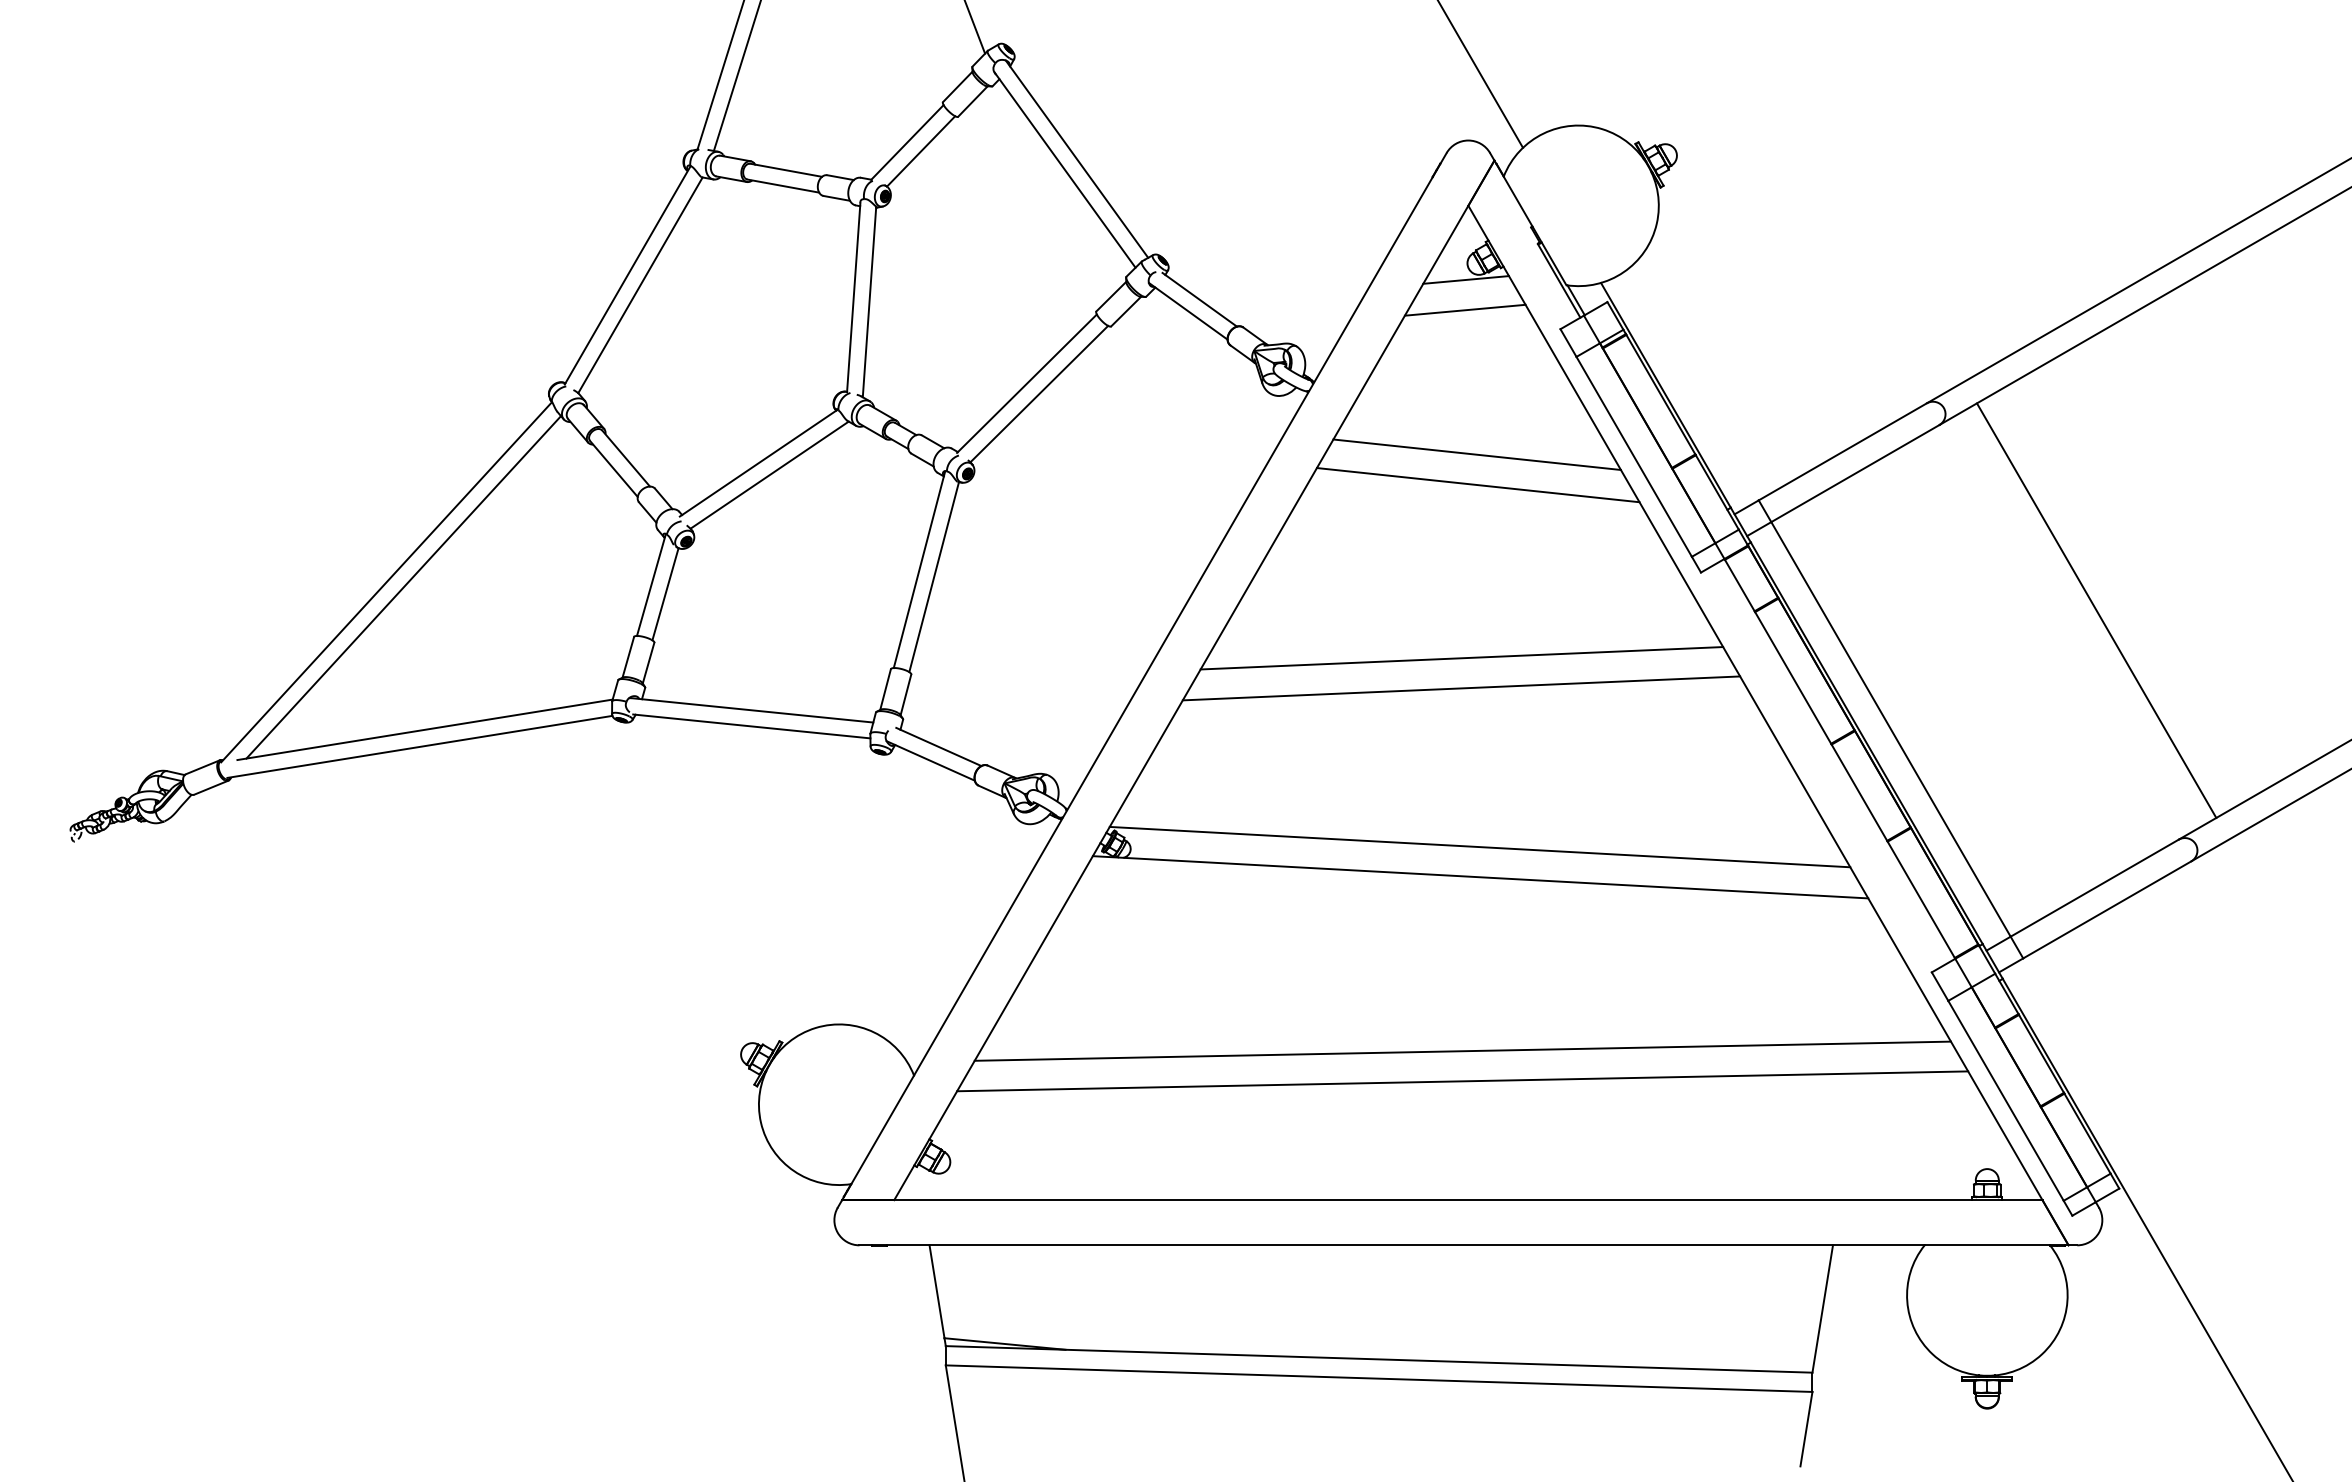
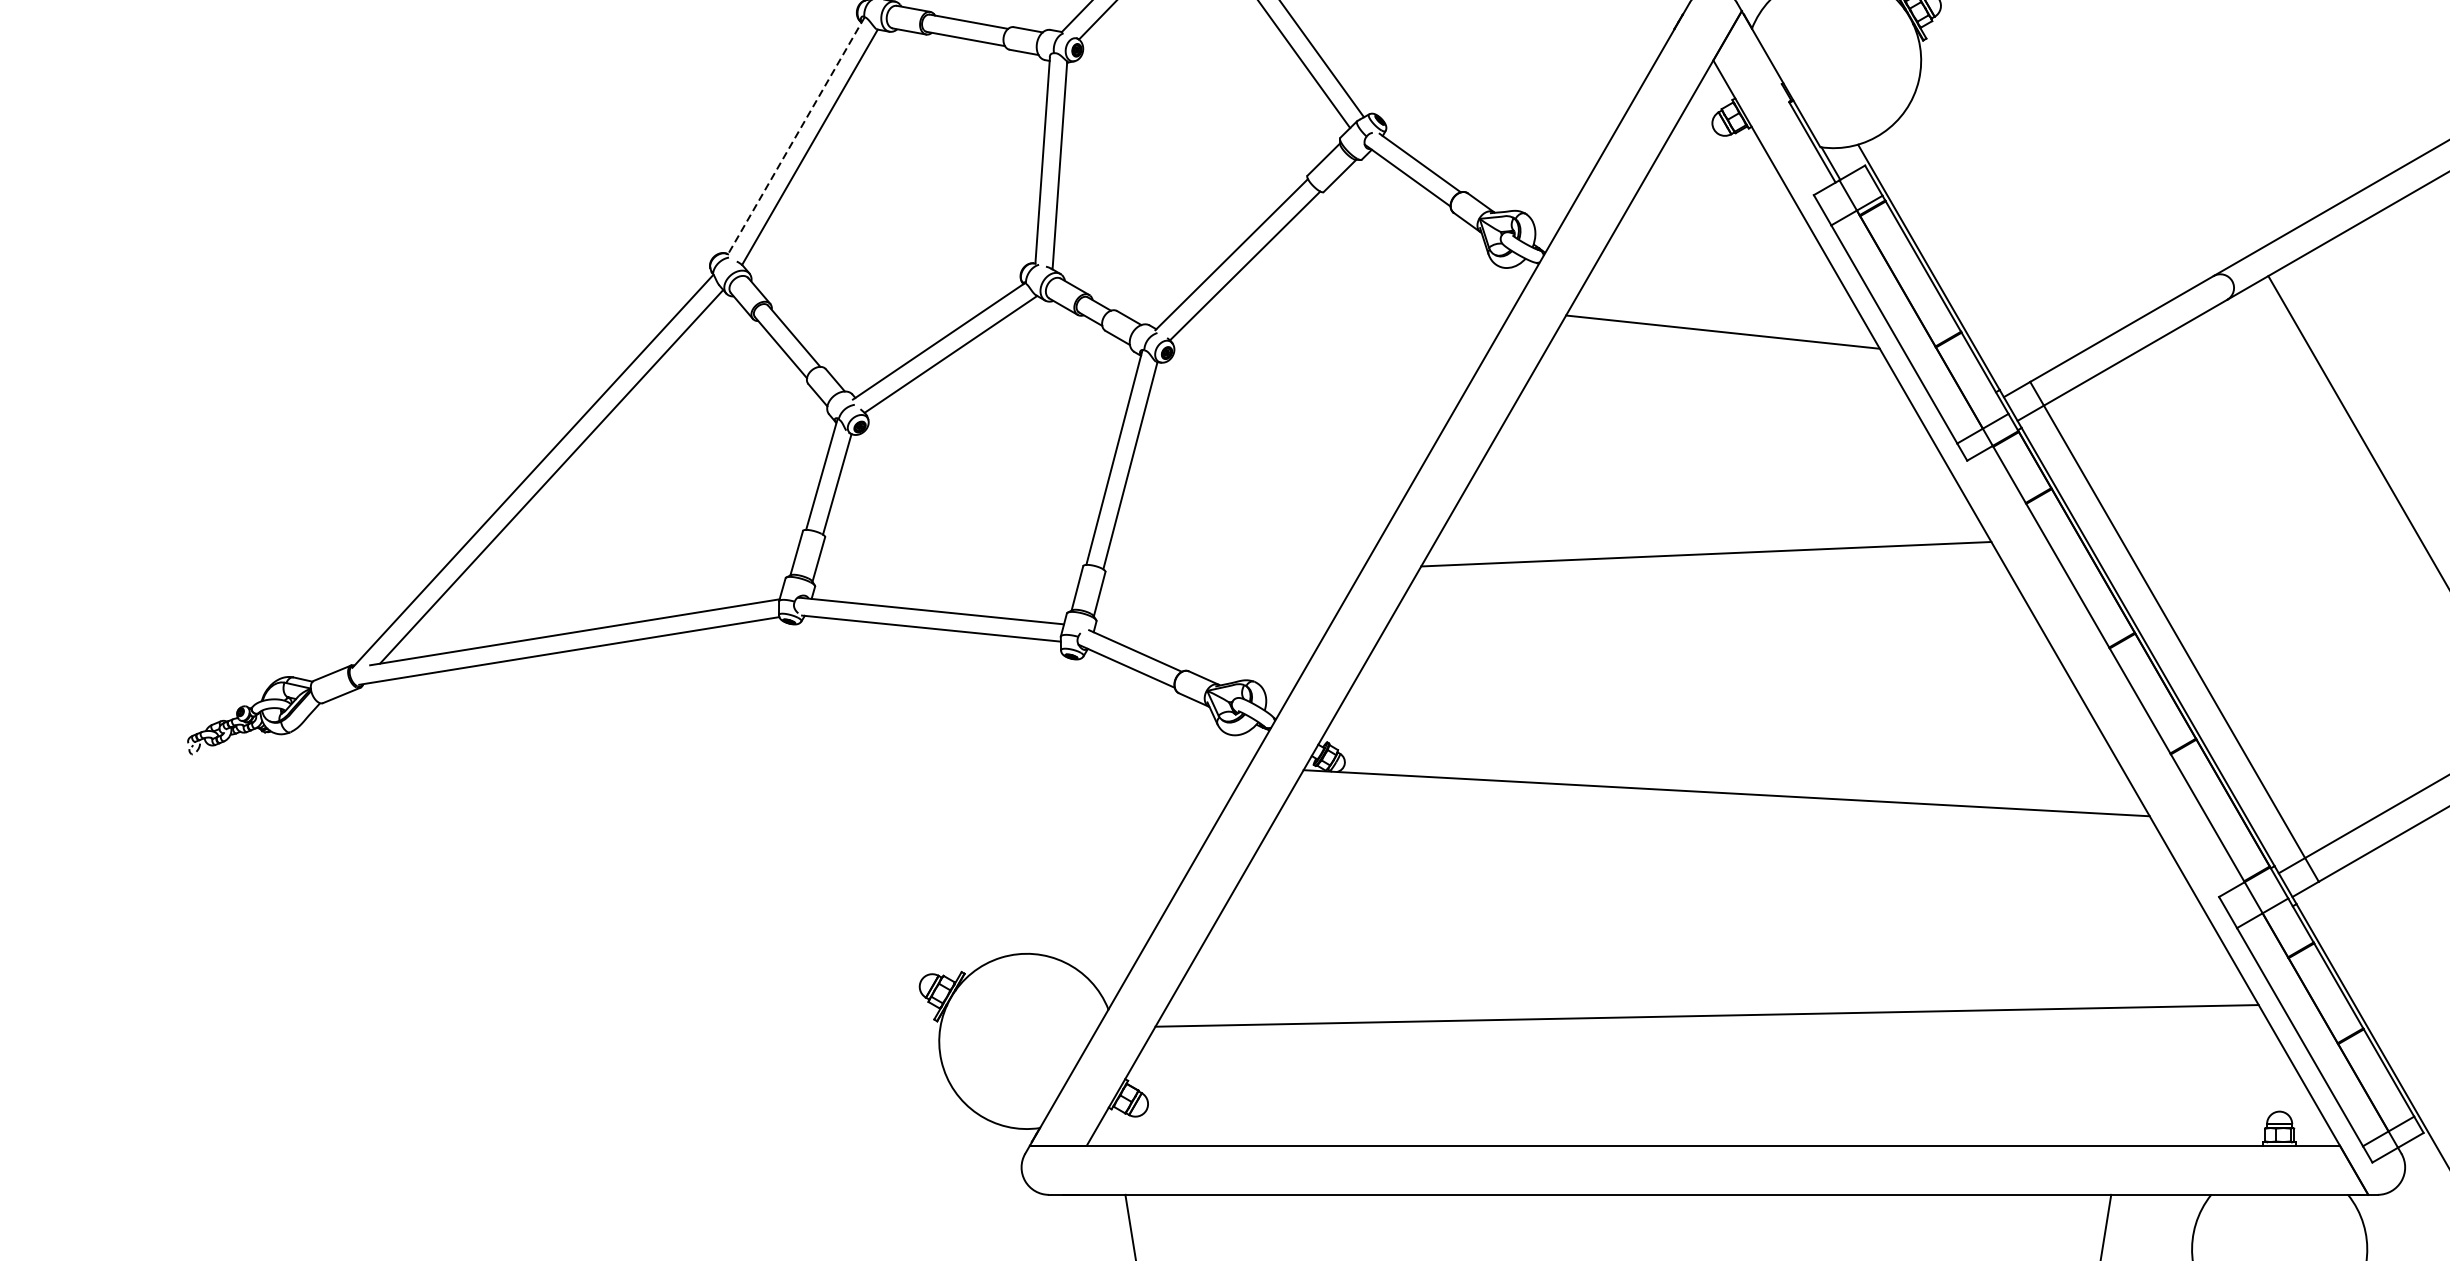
line: (627, 275) -> (795, 136), solid -> dashed
line: (1465, 279) -> (1710, 140), removed
line: (1464, 309) -> (1709, 173), removed
line: (1477, 485) -> (1723, 365), removed
line: (1461, 688) -> (1705, 587), removed
line: (1479, 846) -> (1725, 759), removed
line: (1462, 1050) -> (1706, 982), removed

